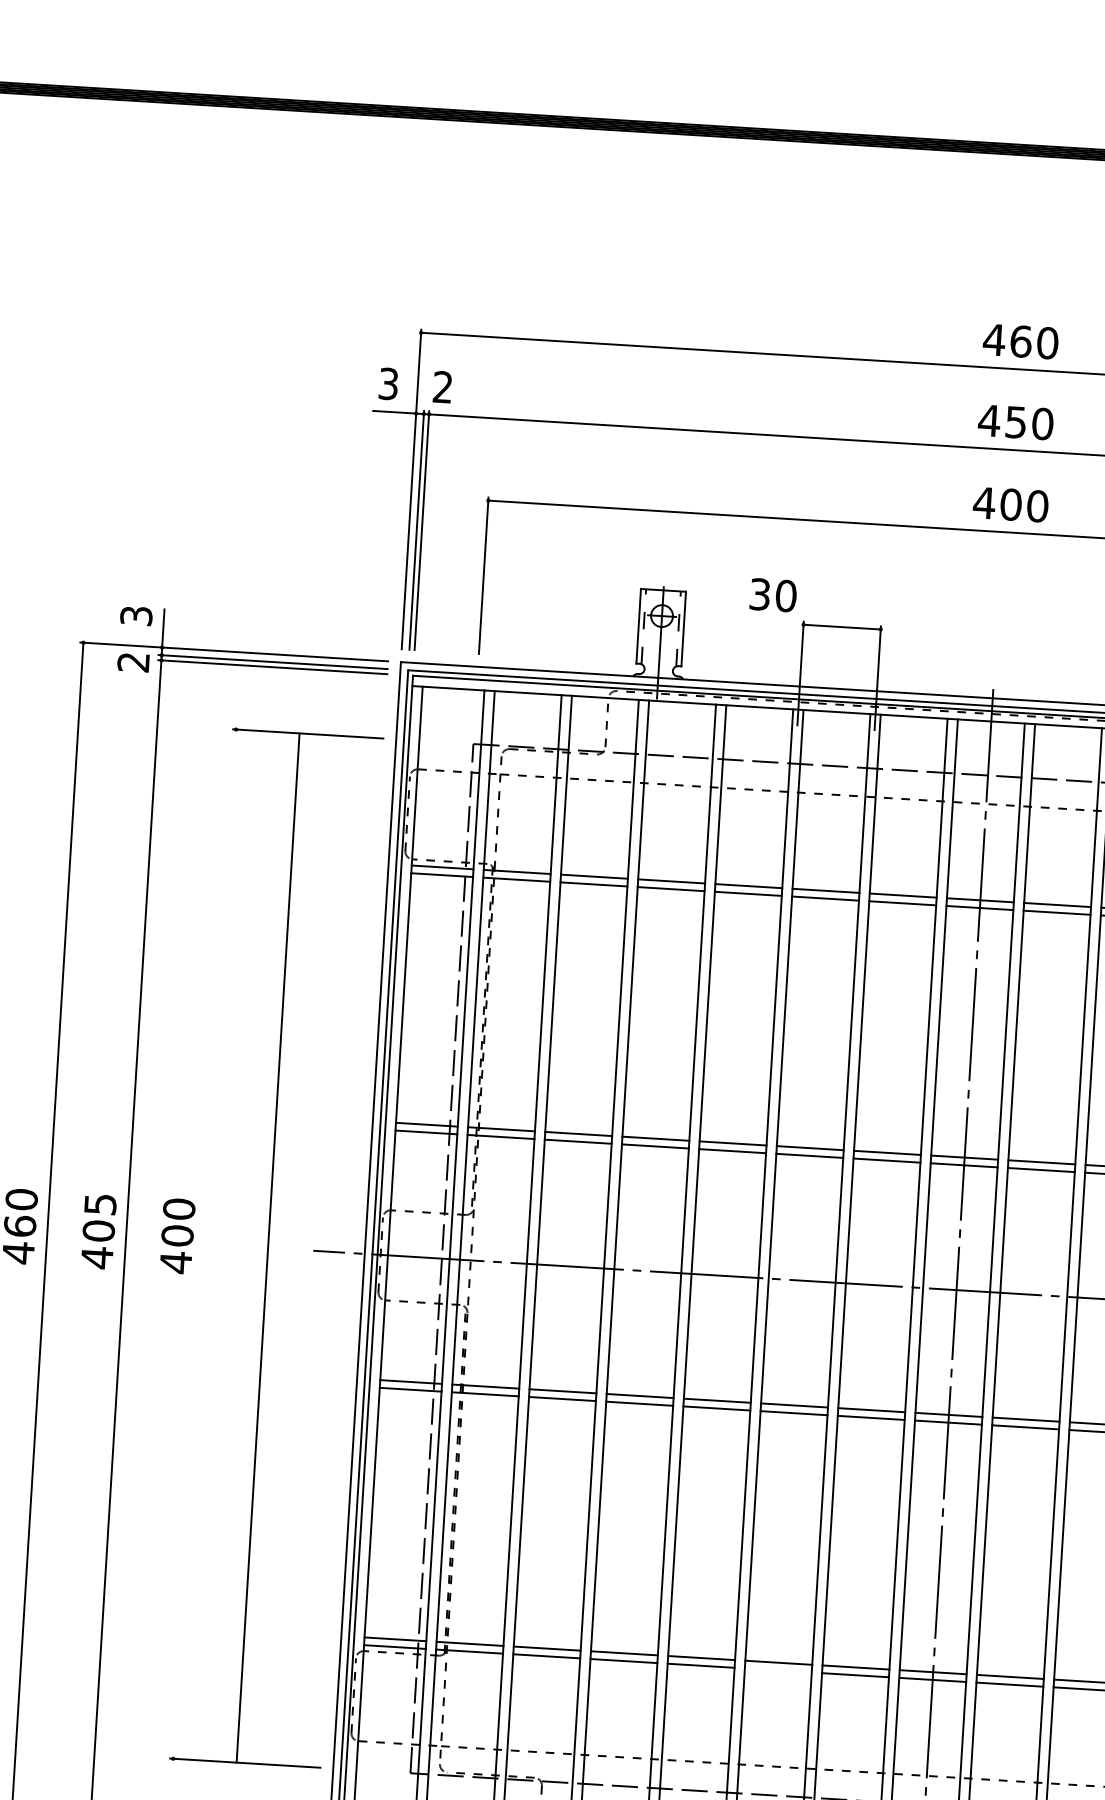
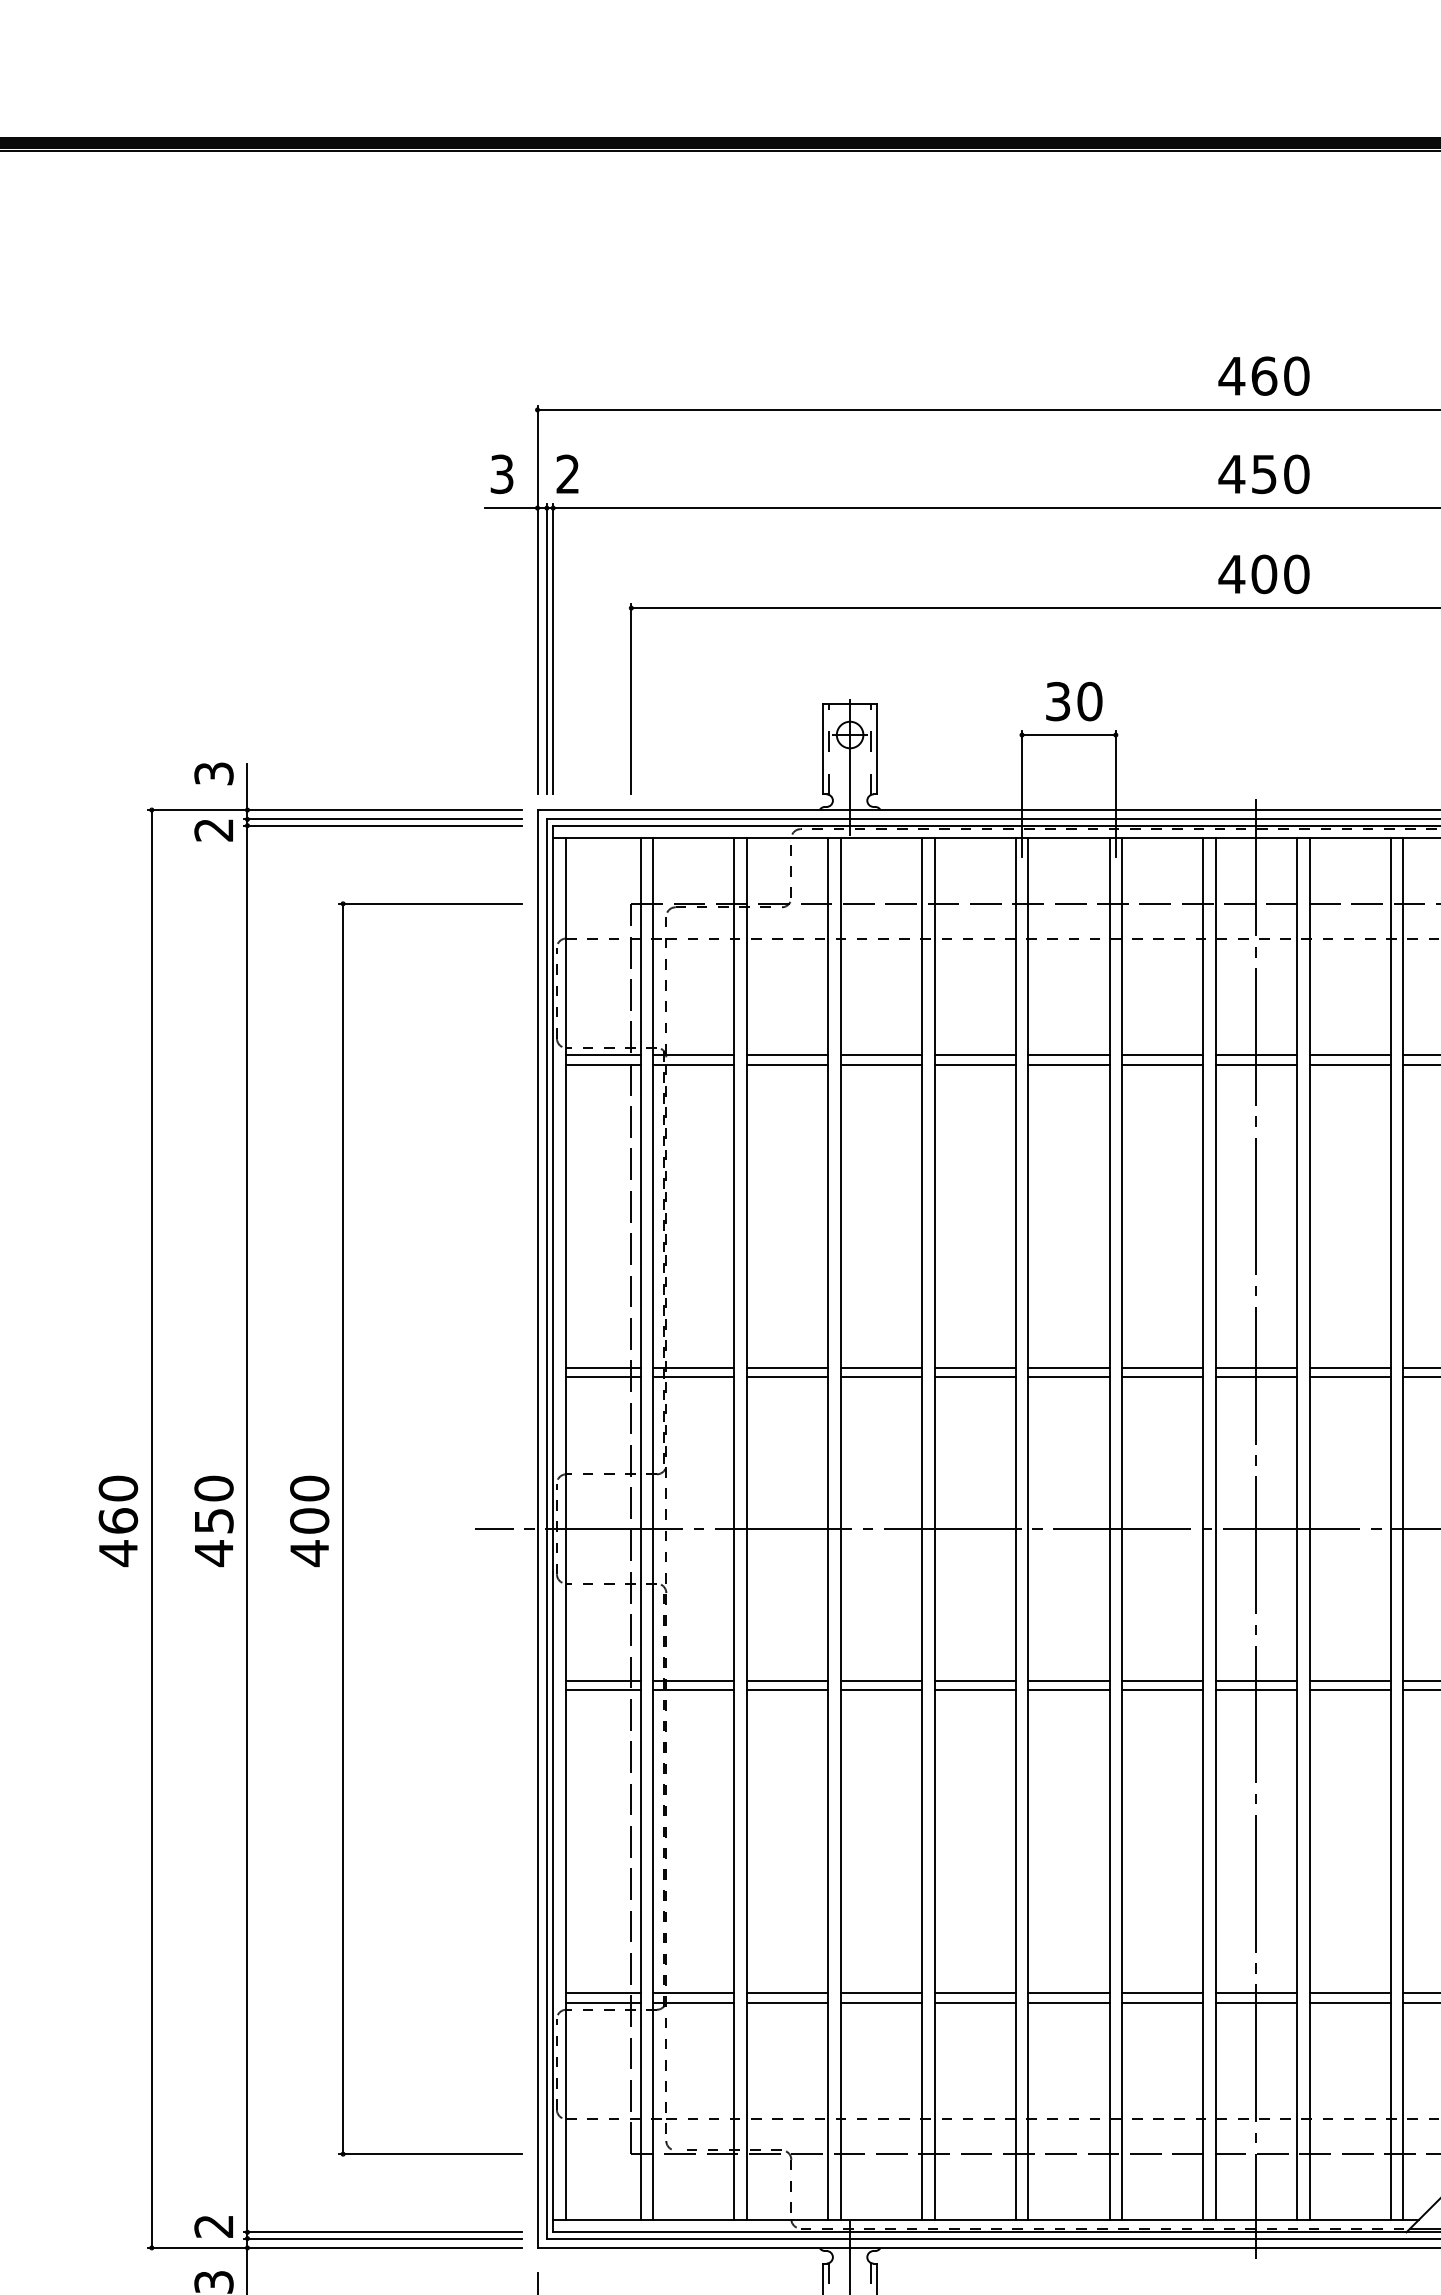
text: (773, 595) -> (1074, 701), moved
text: (99, 1217) -> (213, 1504), 405 -> 450
line: (268, 1247) -> (343, 1528), moved
line: (777, 1670) -> (1068, 2002), added

